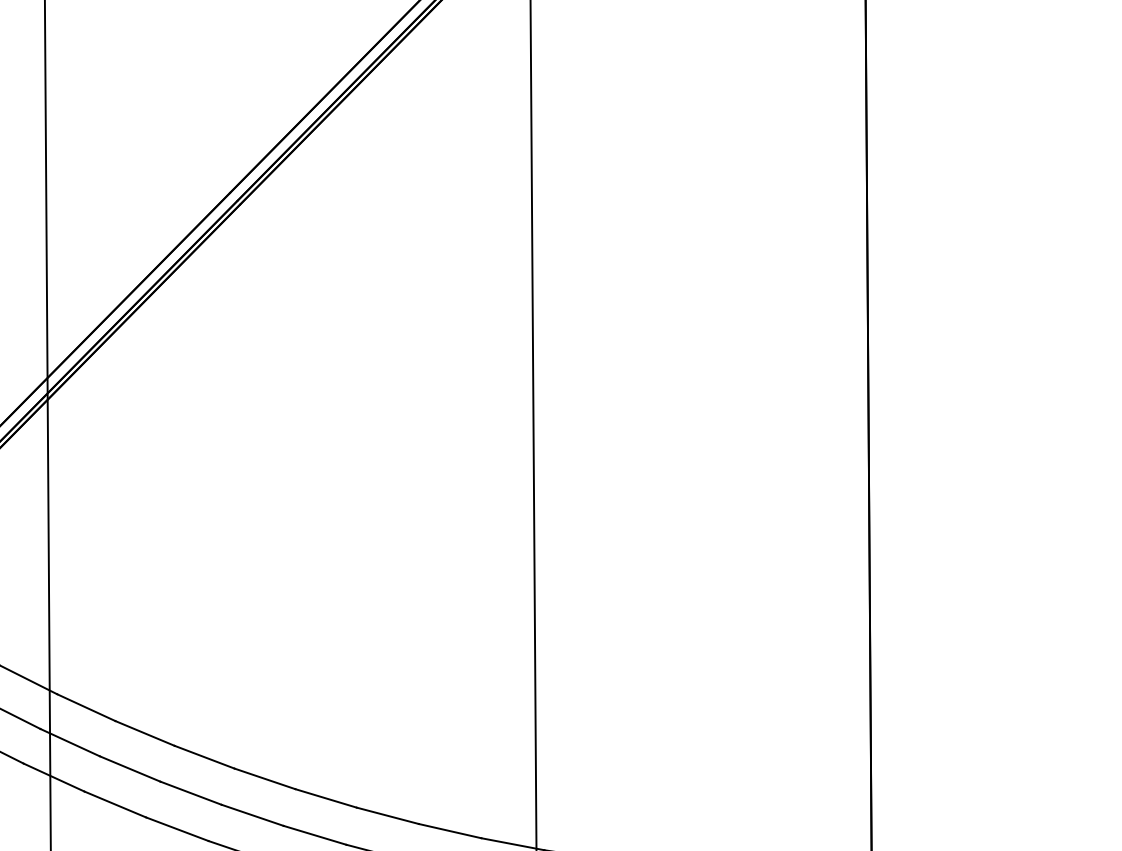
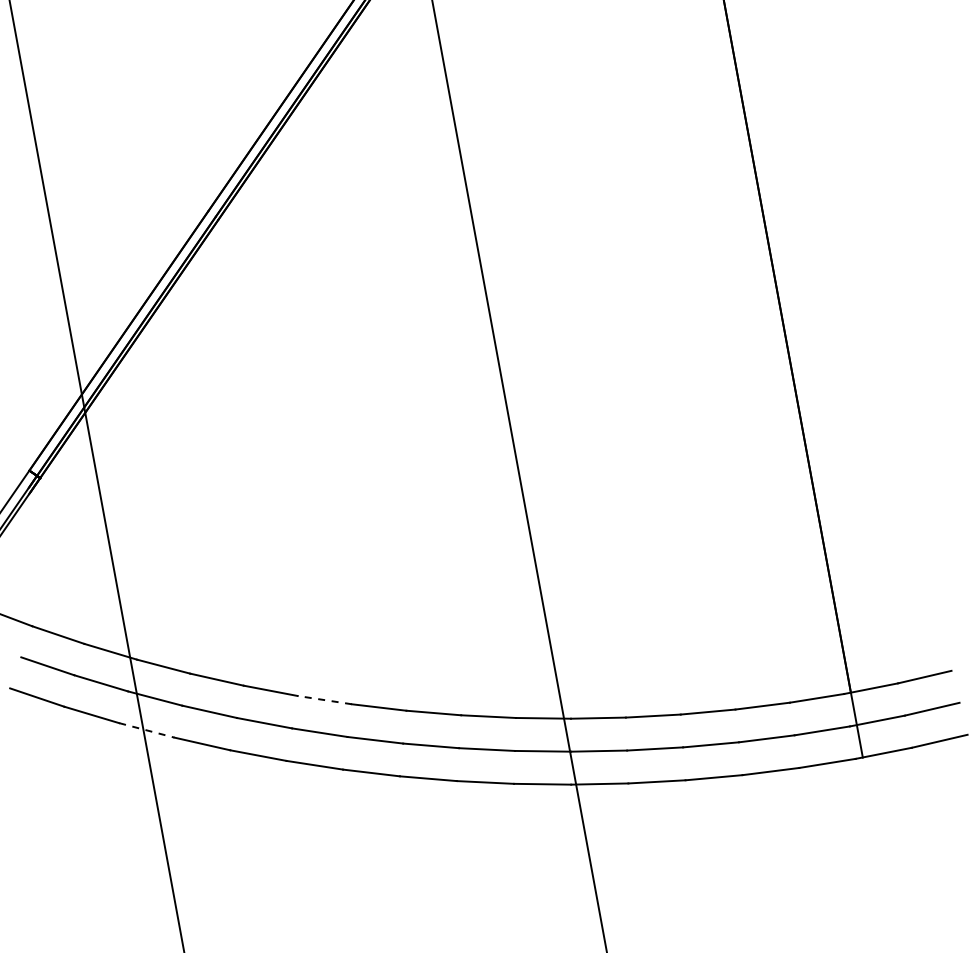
line: (53, 777) -> (146, 730), solid -> dashed
line: (264, 779) -> (324, 700), solid -> dashed

